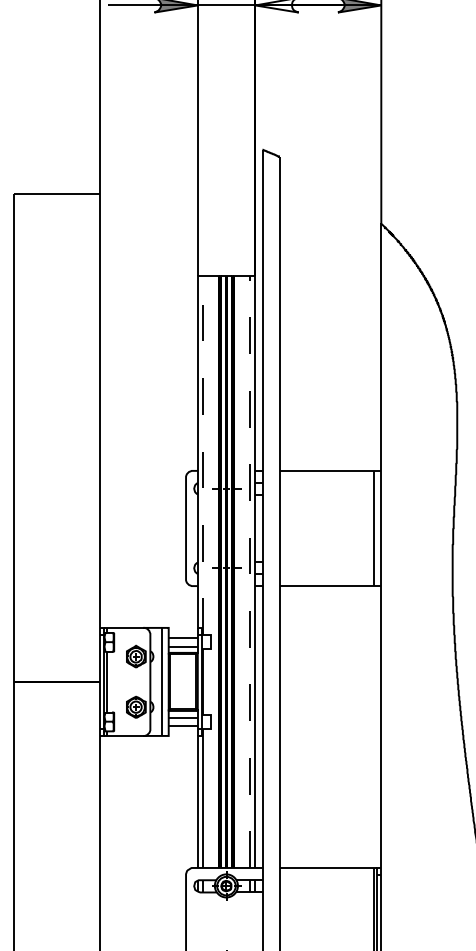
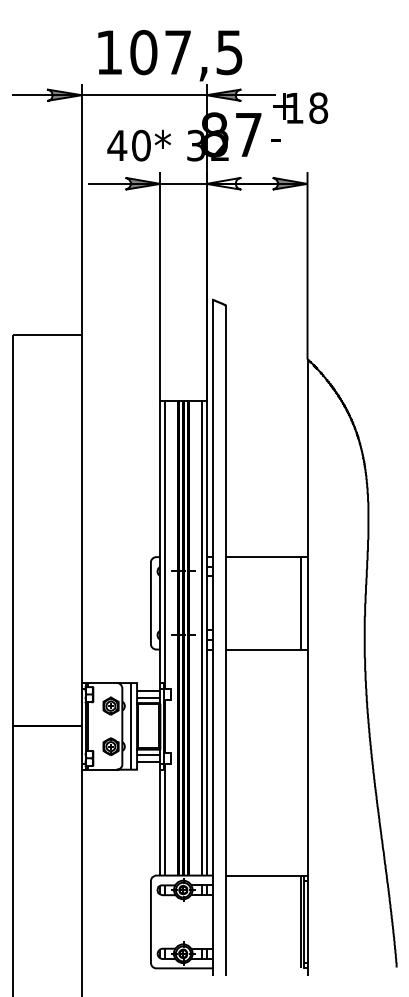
line: (202, 455) -> (164, 544), dashed -> solid
line: (250, 571) -> (202, 637), dashed -> solid

